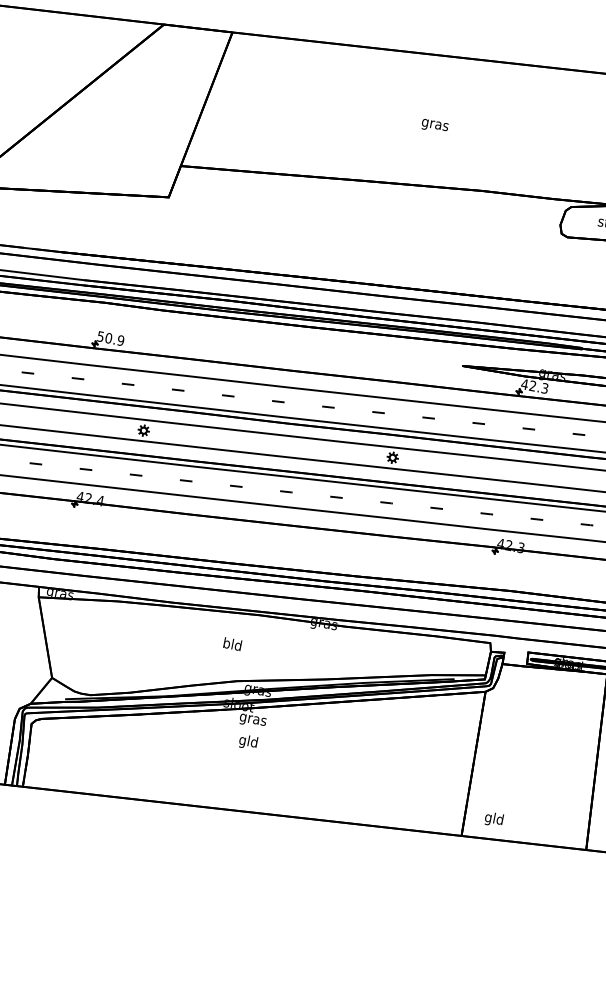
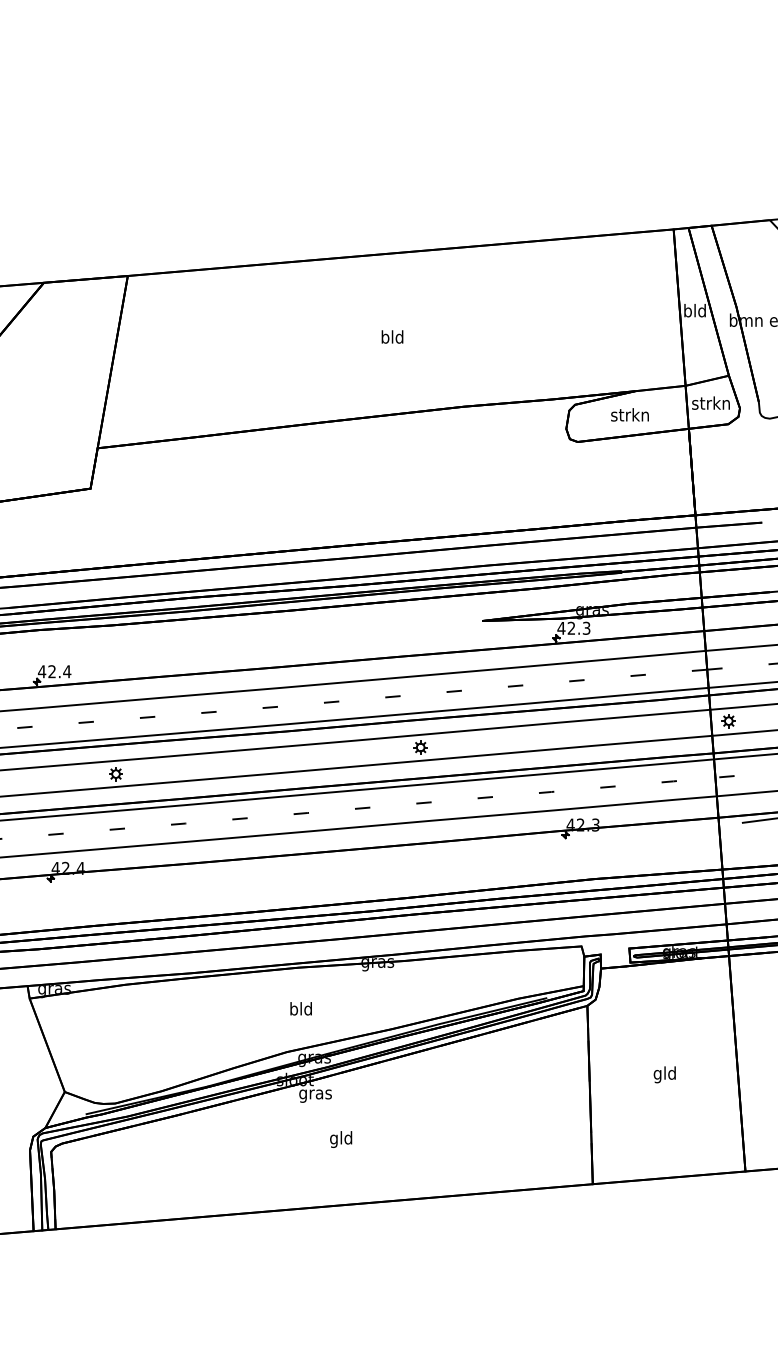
text: (435, 124) -> (392, 338), gras -> bld
text: (110, 338) -> (54, 671), 50.9 -> 42.4
text: (232, 643) -> (300, 1008), moved
text: (248, 742) -> (341, 1139), moved
text: (493, 819) -> (664, 1074), moved

